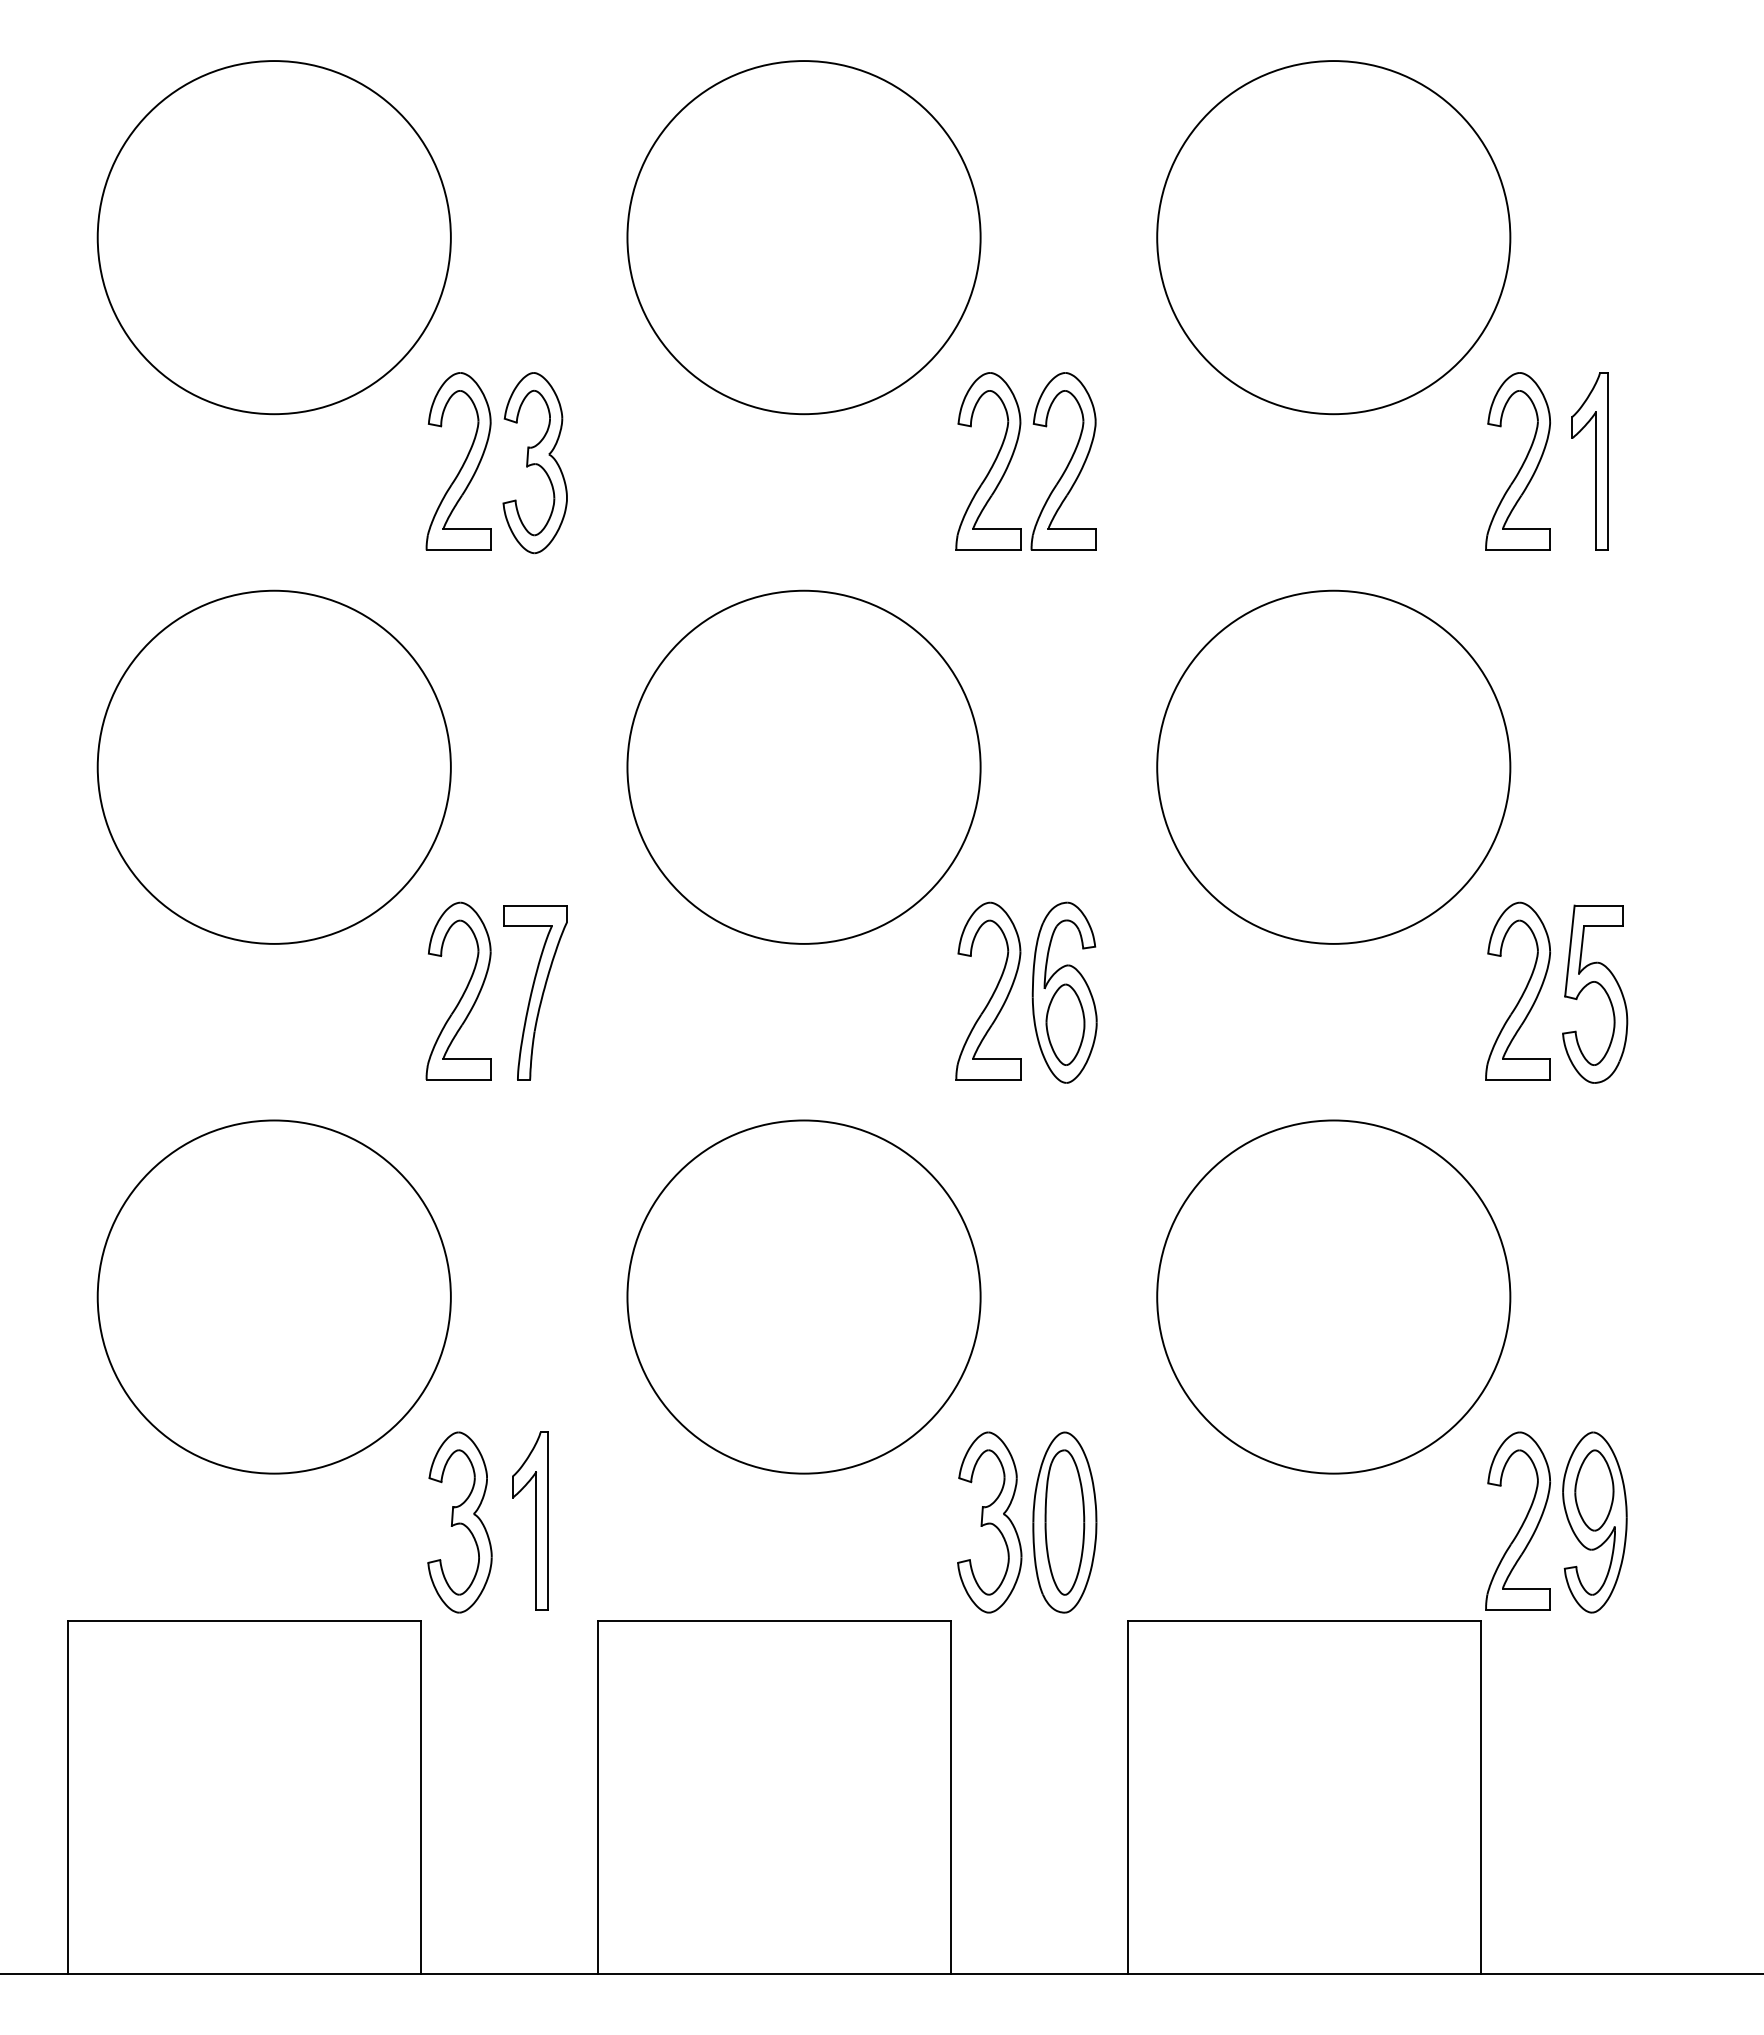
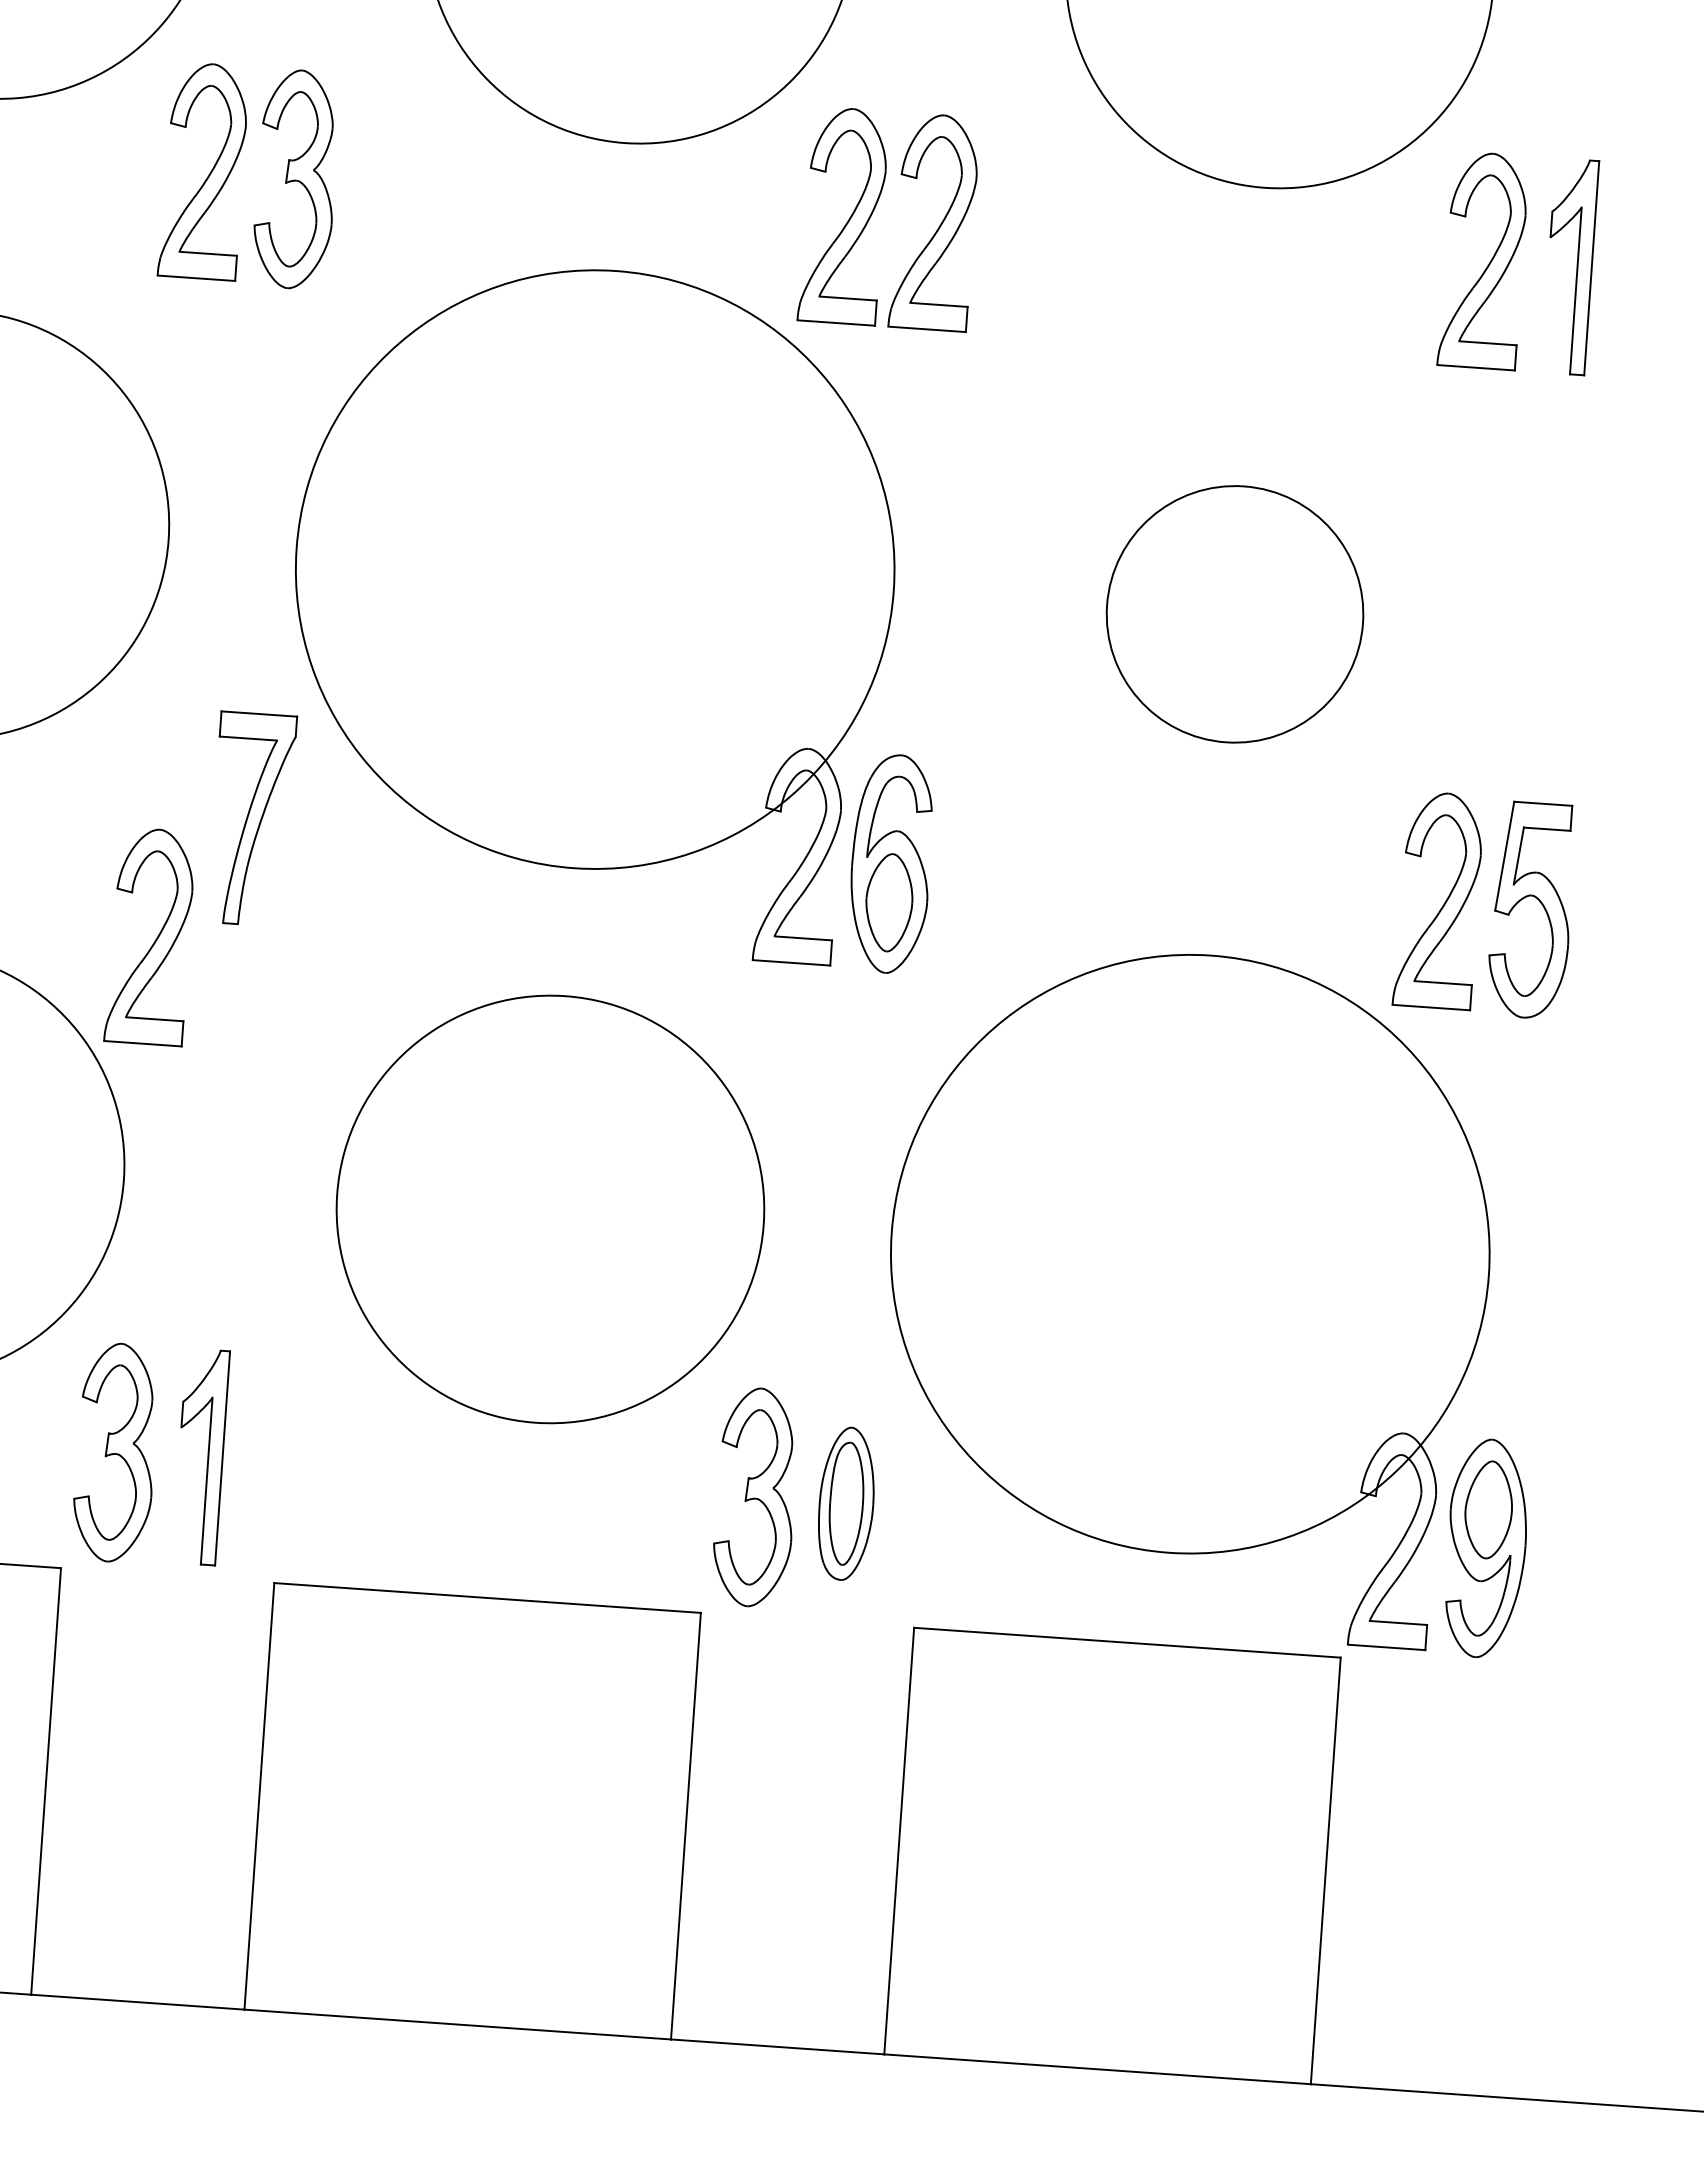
circle: (803, 766) -> (594, 568), size x1.4
circle: (1333, 766) -> (1234, 613), size x0.6
part: (458, 990) -> (150, 935), moved
circle: (1333, 1296) -> (1190, 1253), size x1.4
part: (1064, 1522) -> (846, 1503), size x0.7

